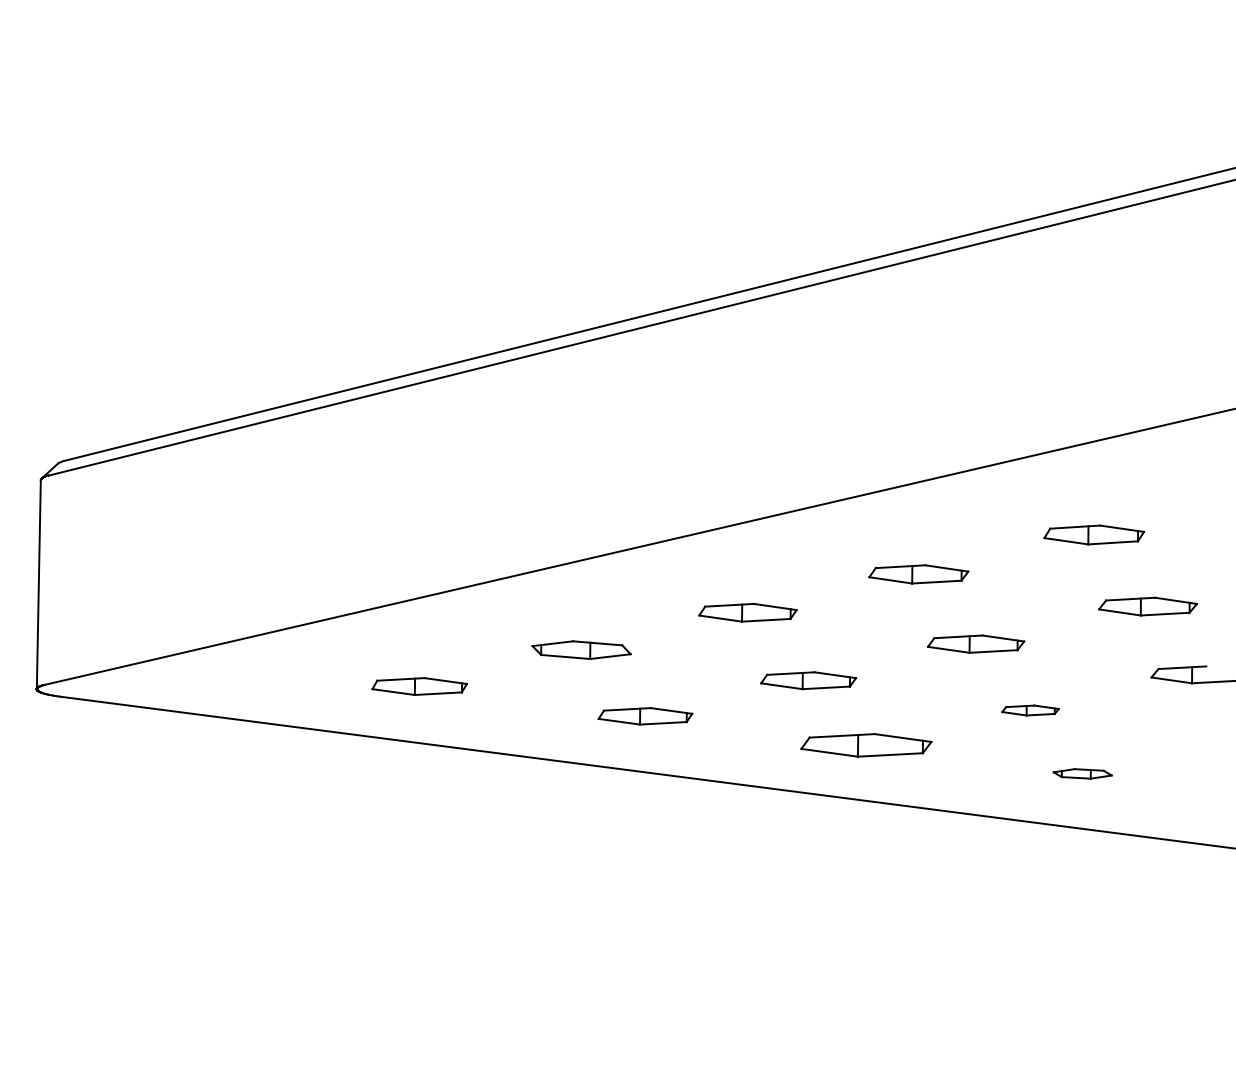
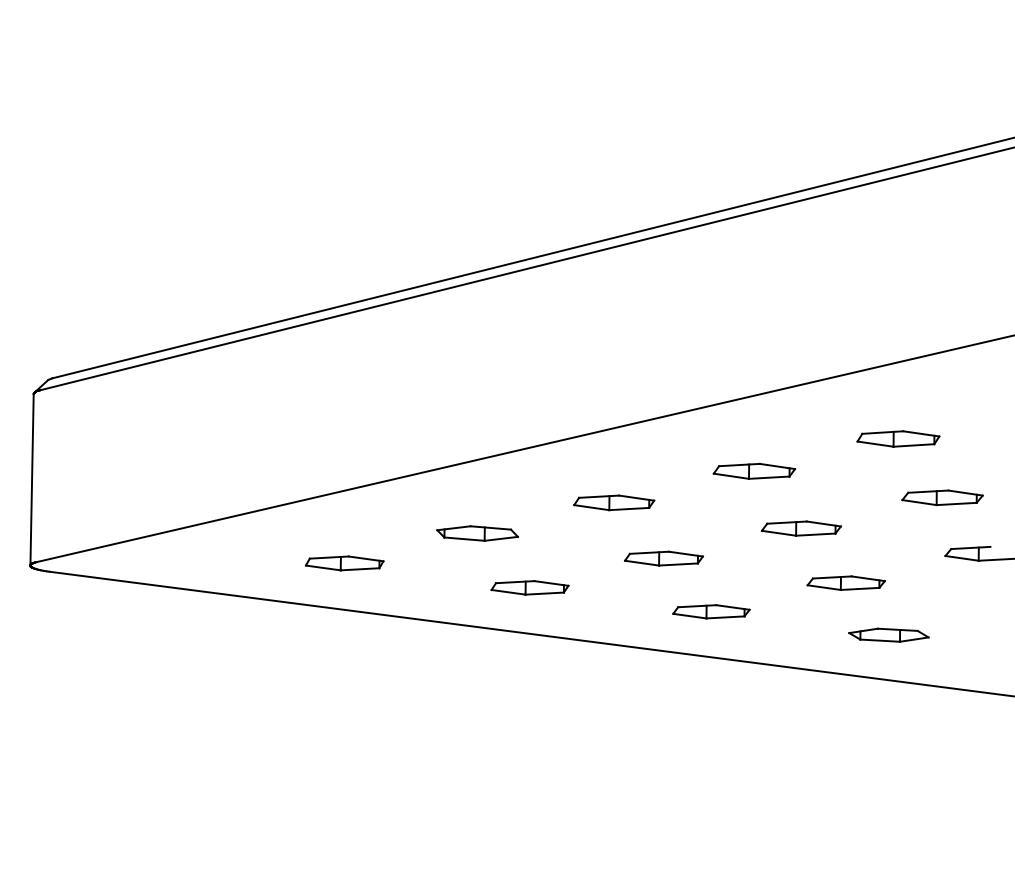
part: (1029, 709) -> (845, 582), size x1.67
part: (866, 745) -> (711, 611), size x0.71
part: (1082, 773) -> (888, 634), size x1.67

